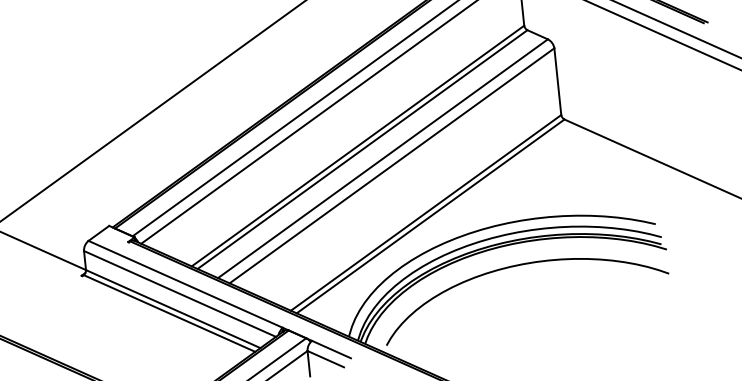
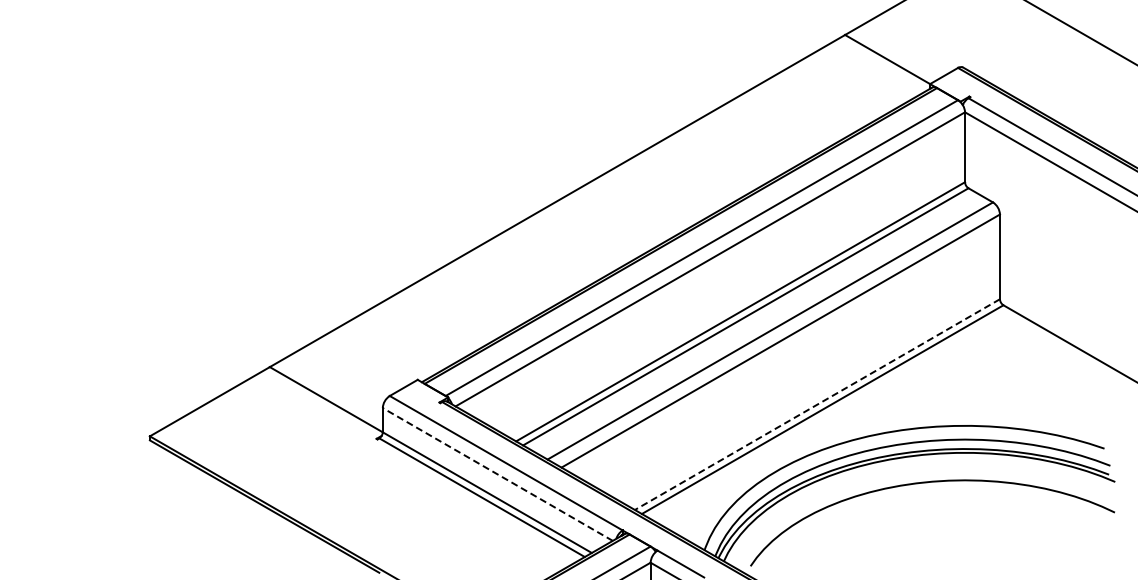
line: (426, 212) -> (817, 404), solid -> dashed
line: (179, 293) -> (497, 474), solid -> dashed

